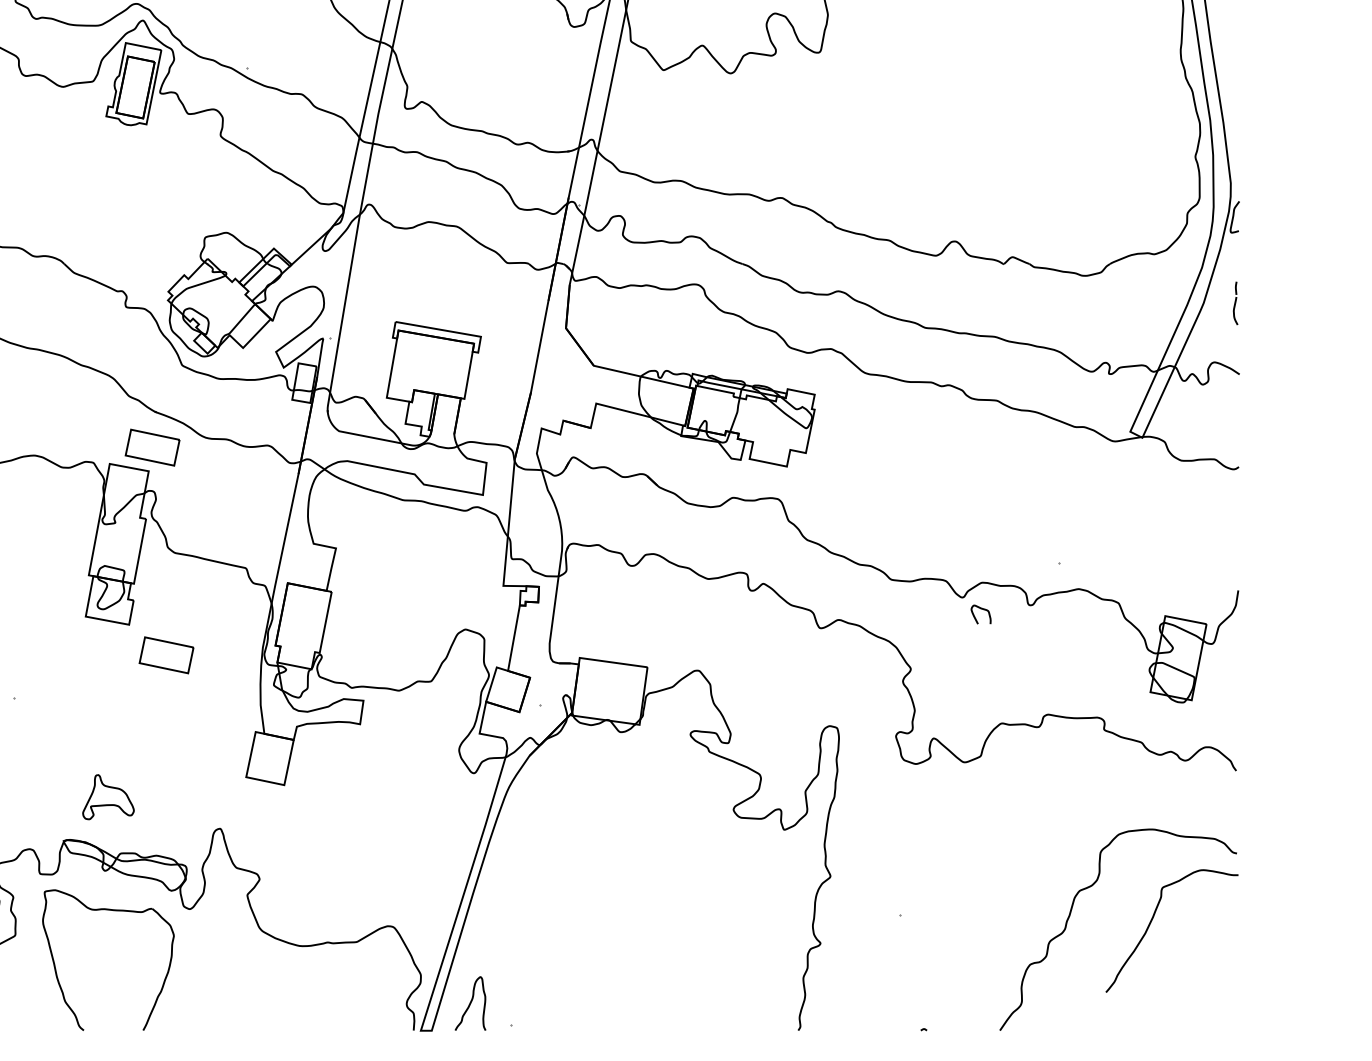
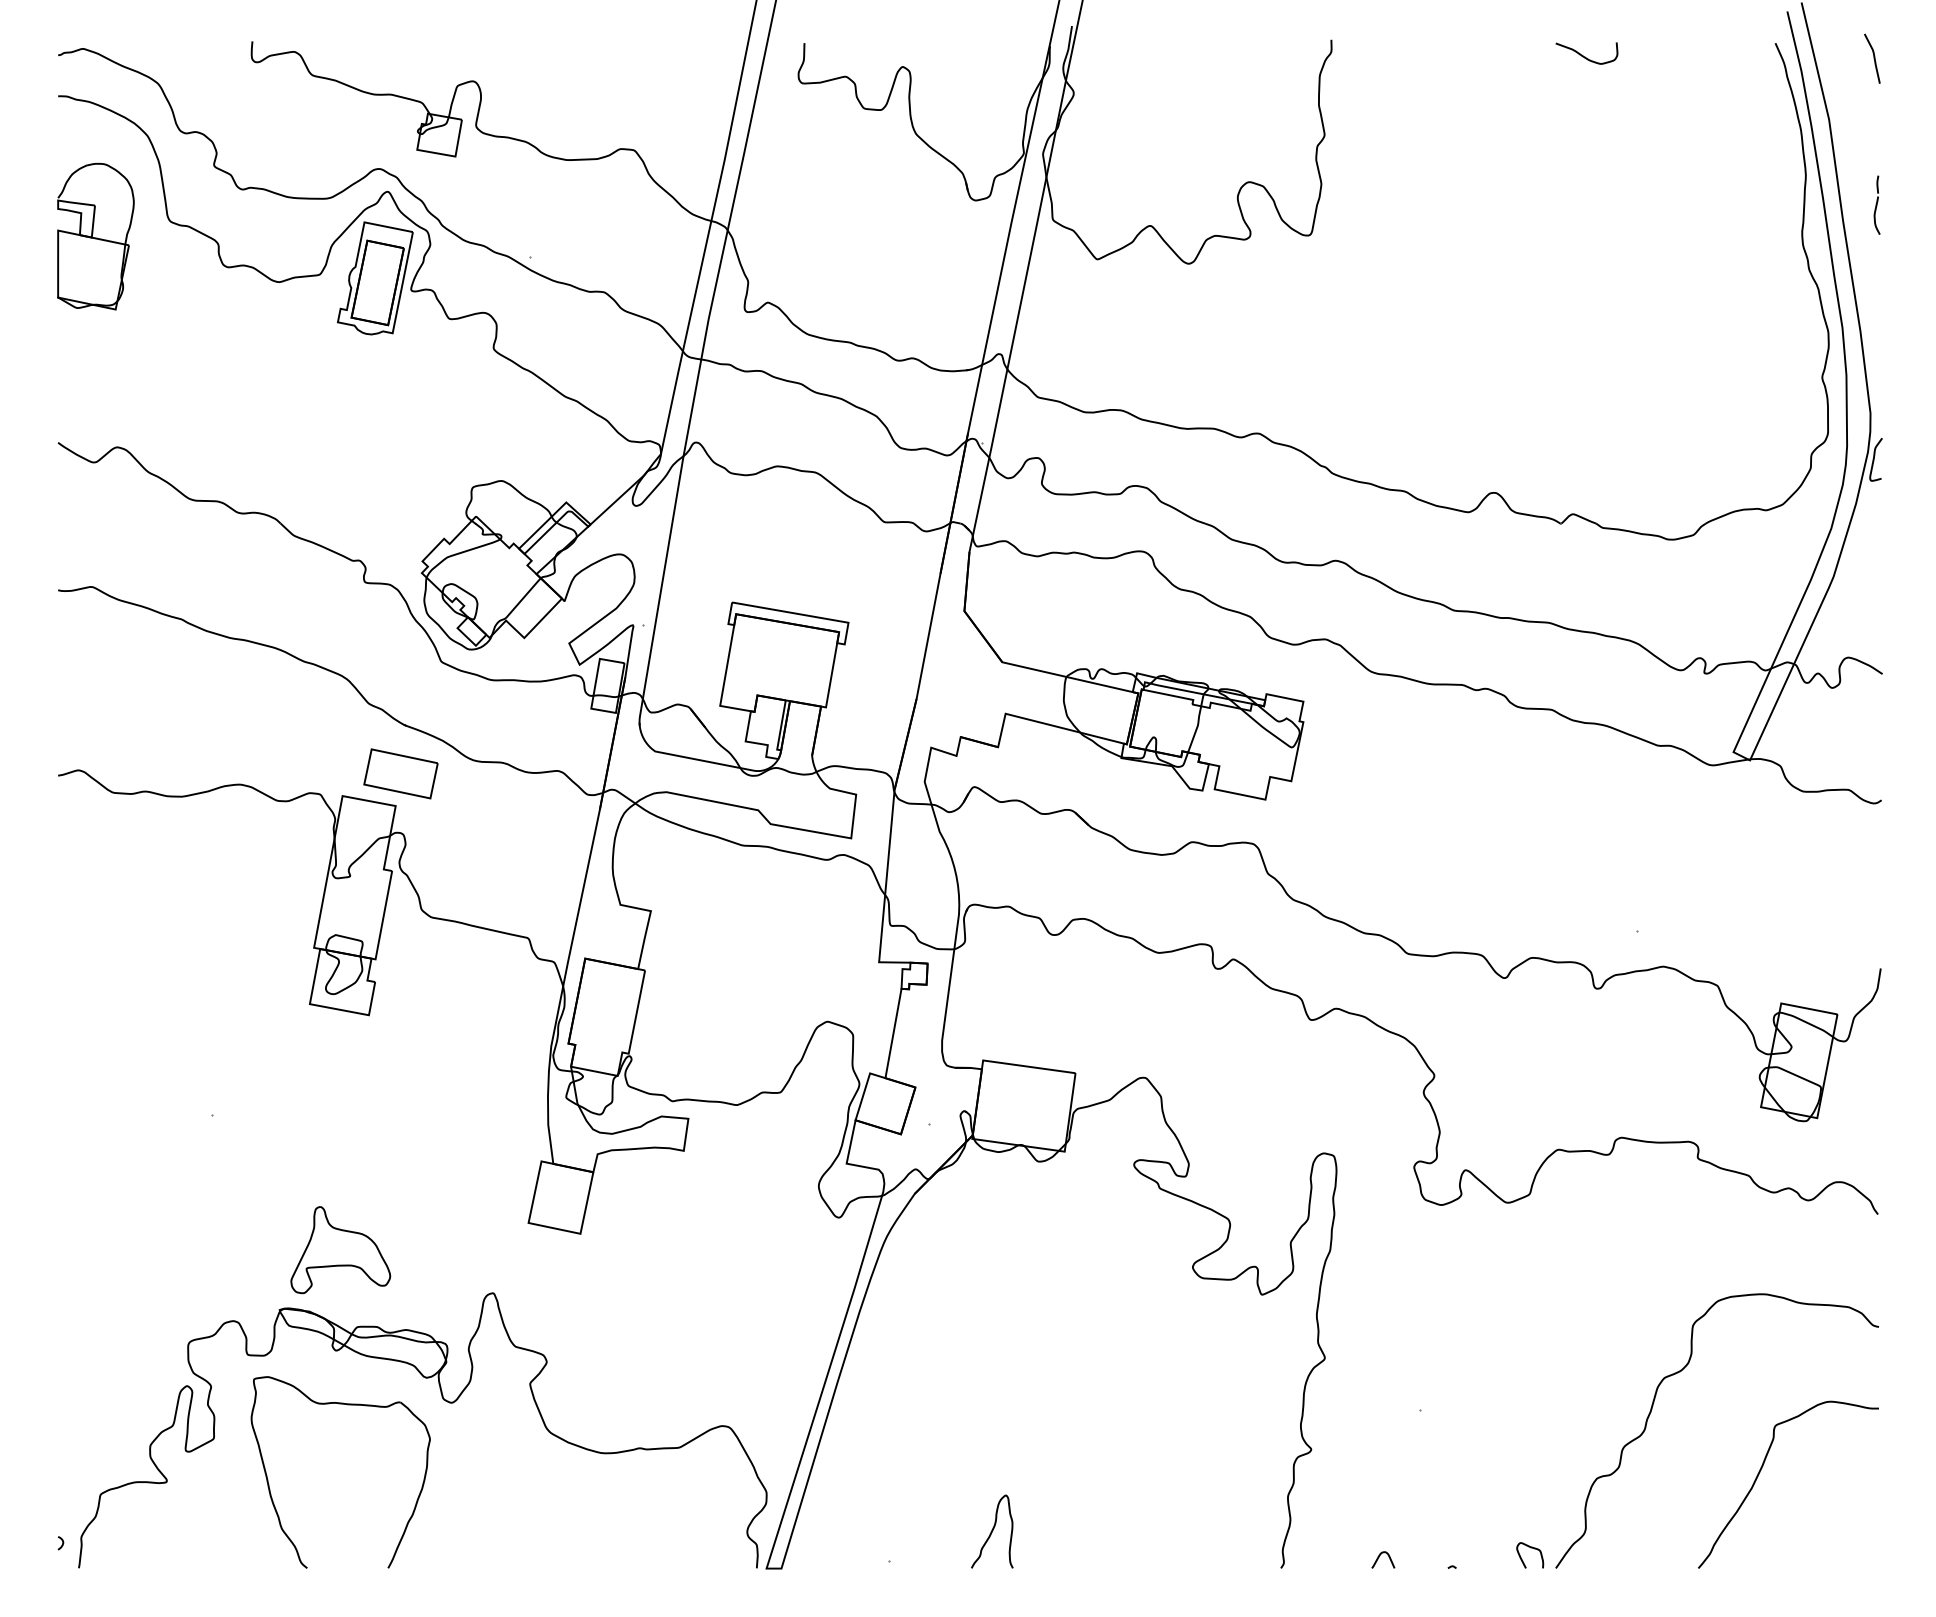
part: (1235, 302) -> (1876, 204), moved
curve: (982, 609) -> (1531, 1548), moved
part: (166, 655) -> (419, 1056), removed
part: (108, 797) -> (340, 1250), size x1.43
curve: (1152, 920) -> (1761, 1470), moved
curve: (470, 1003) -> (992, 1531), moved
curve: (870, 1022) -> (1379, 1557), added

